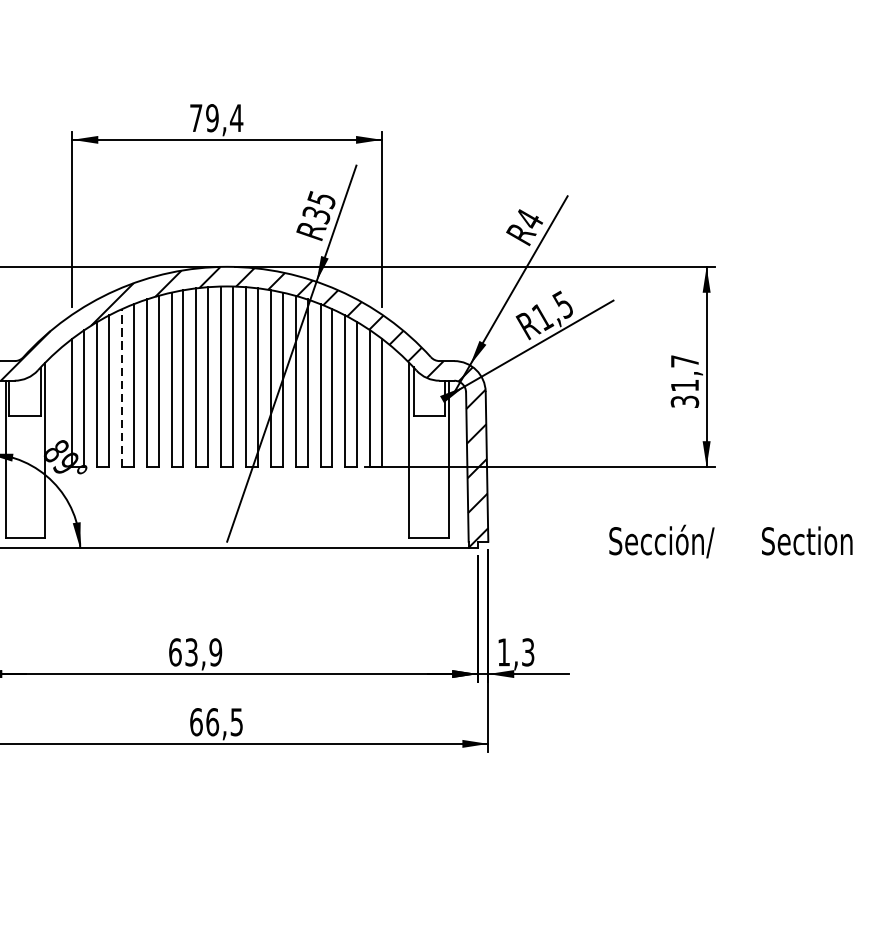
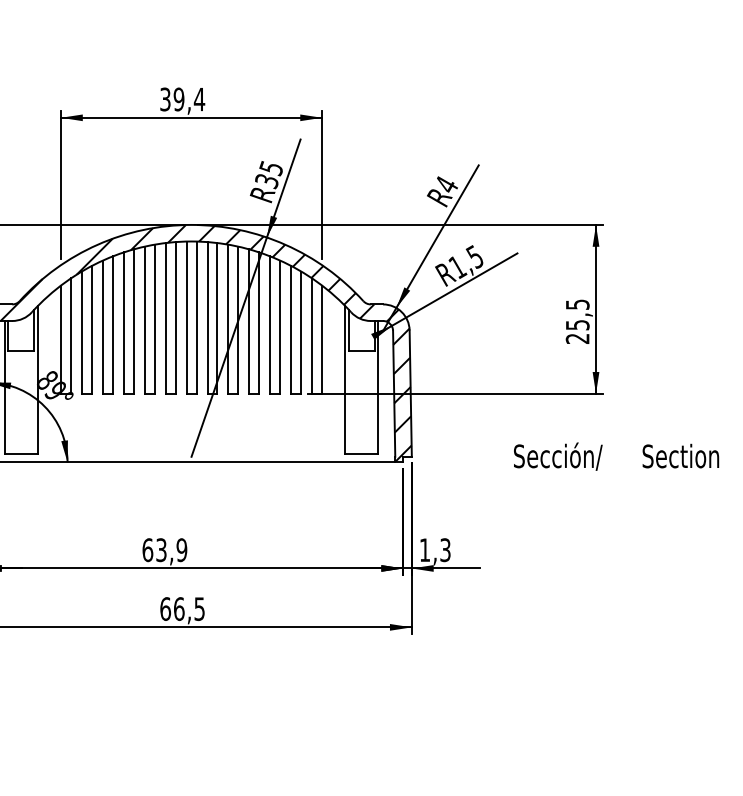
text: (196, 118) -> (165, 99), 79,4 -> 39,4
text: (684, 381) -> (577, 321), 31,7 -> 25,5
line: (121, 388) -> (102, 327), dashed -> solid

